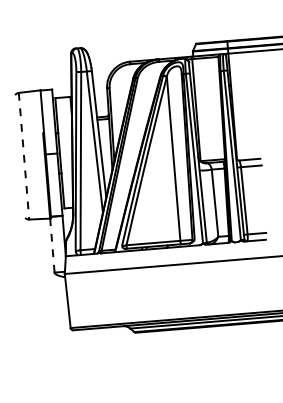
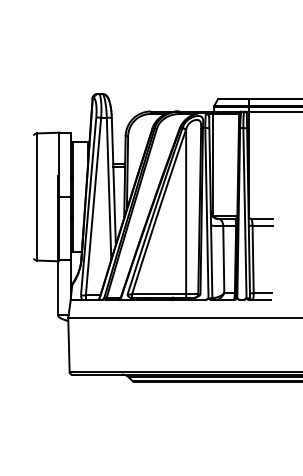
line: (24, 156) -> (37, 197), dashed -> solid
line: (52, 244) -> (58, 287), dashed -> solid

